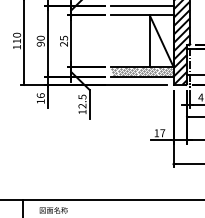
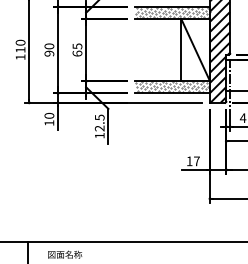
hatch: (142, 10) -> (172, 12), added
text: (64, 44) -> (77, 53), 25 -> 65
text: (40, 95) -> (48, 115), 16 -> 10

